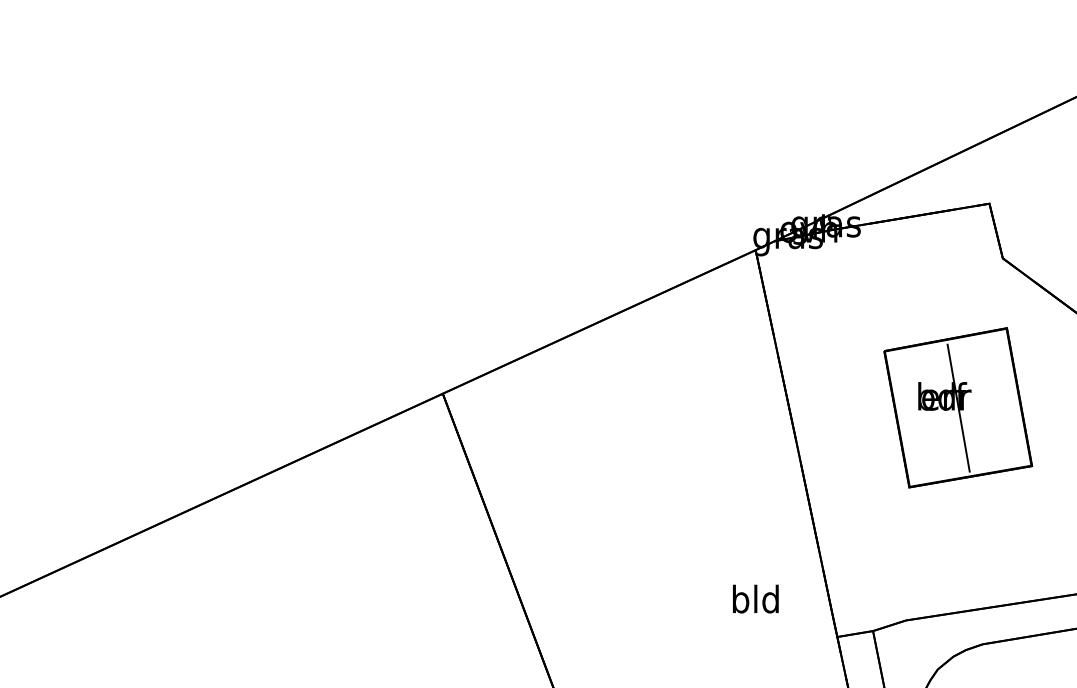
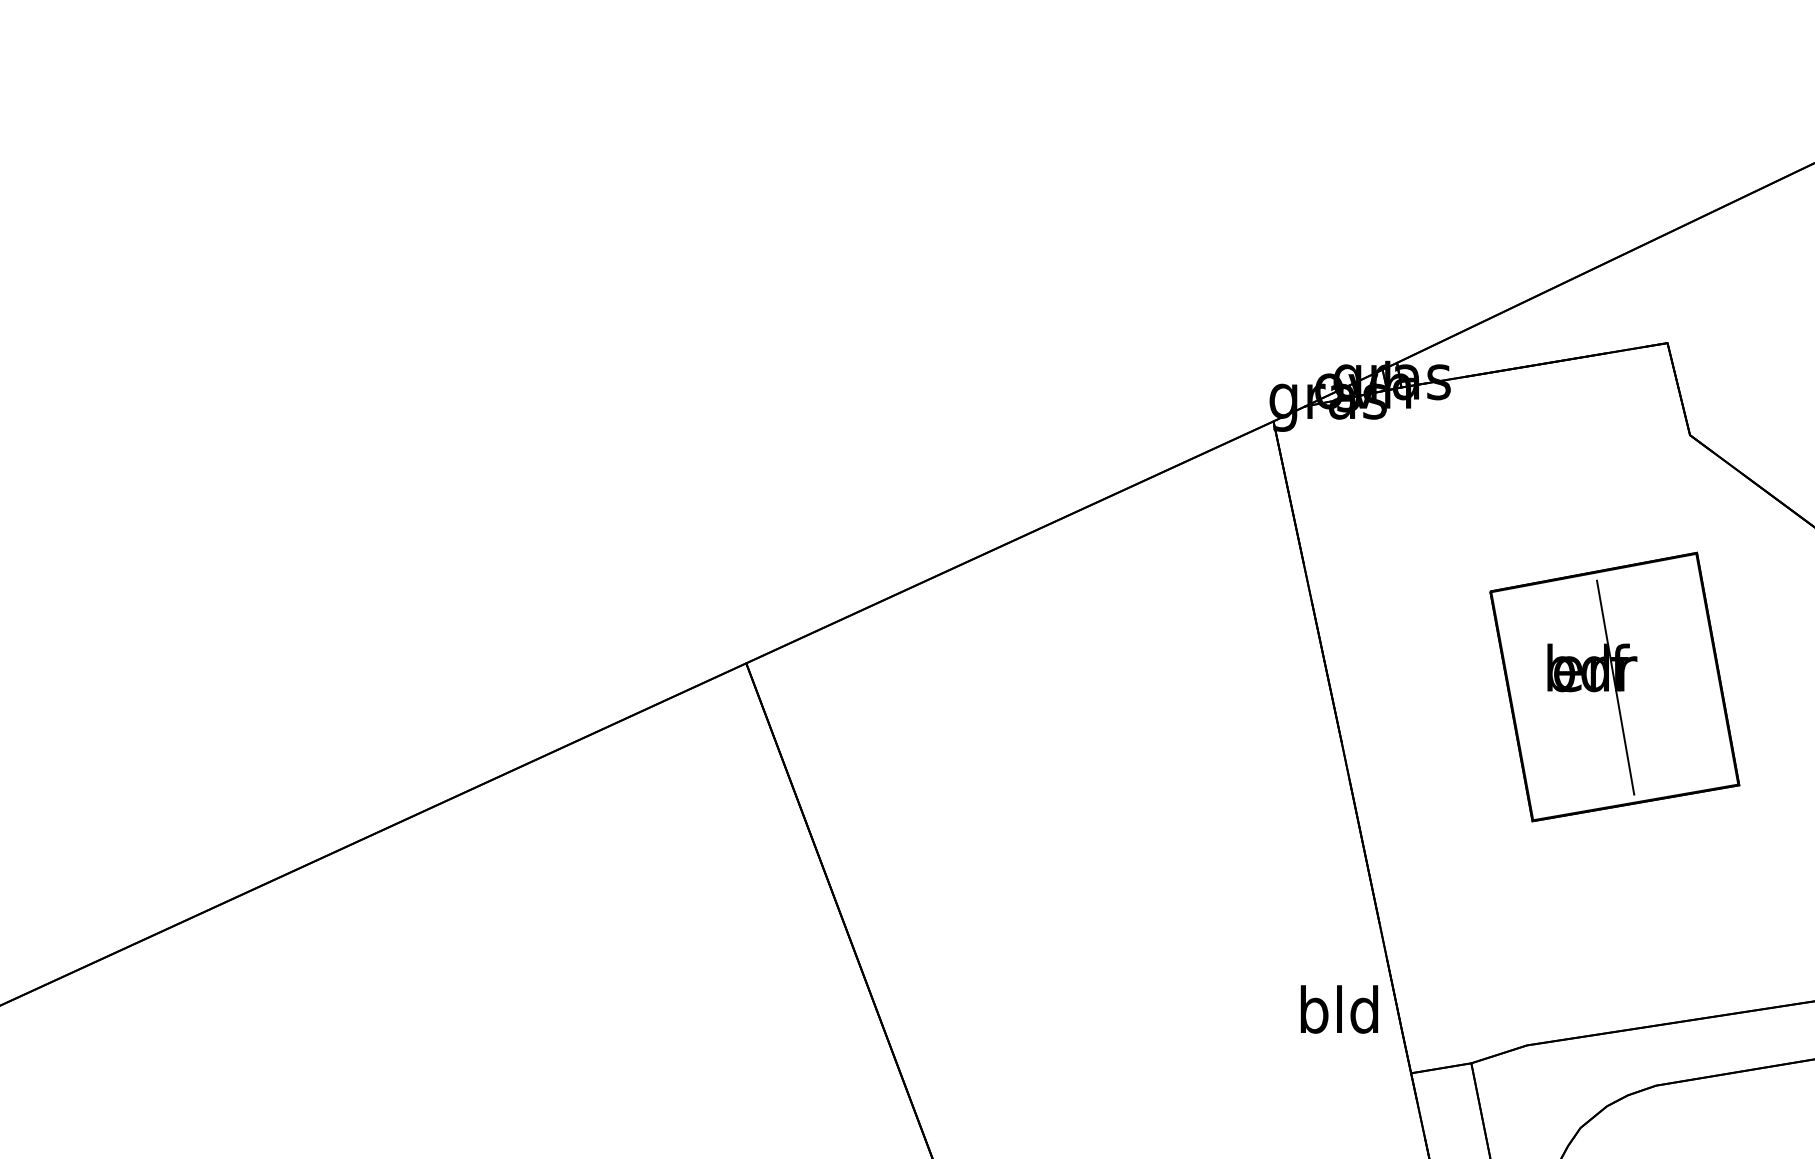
text: (755, 598) -> (1338, 1008), moved

